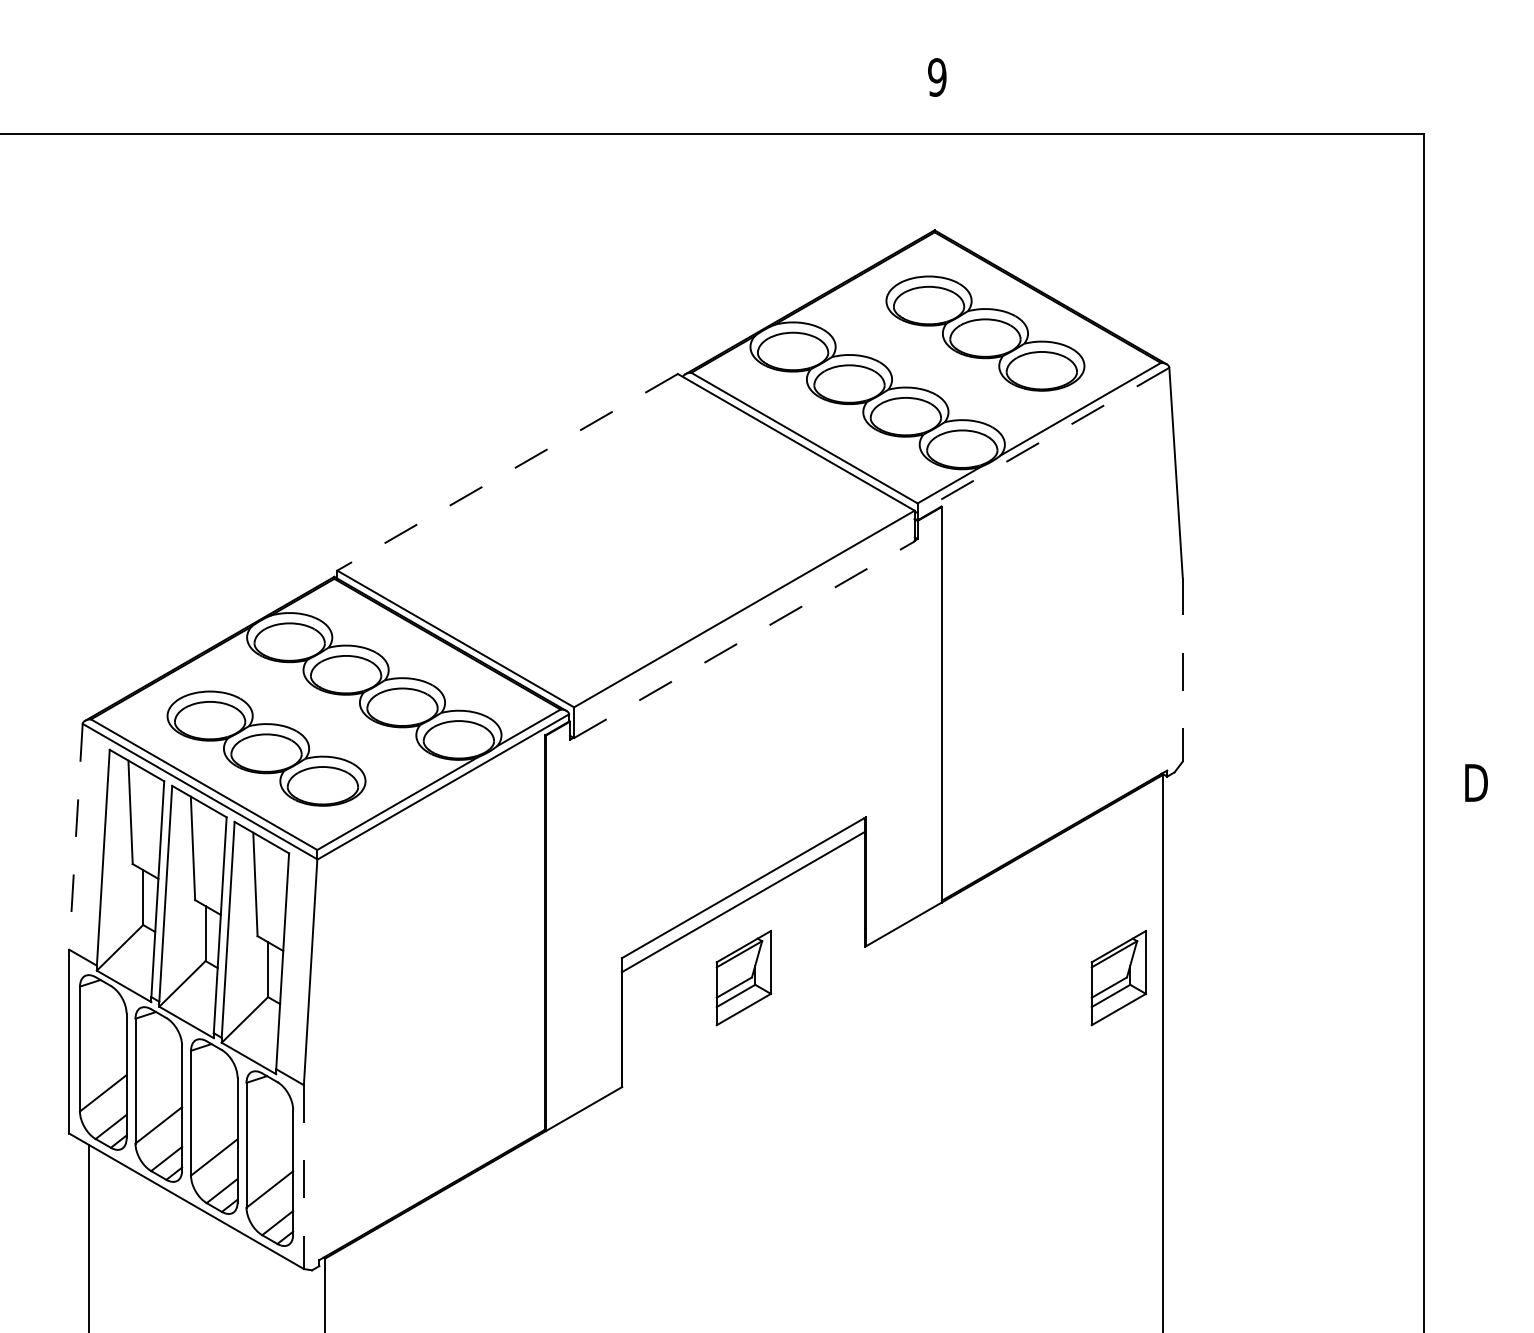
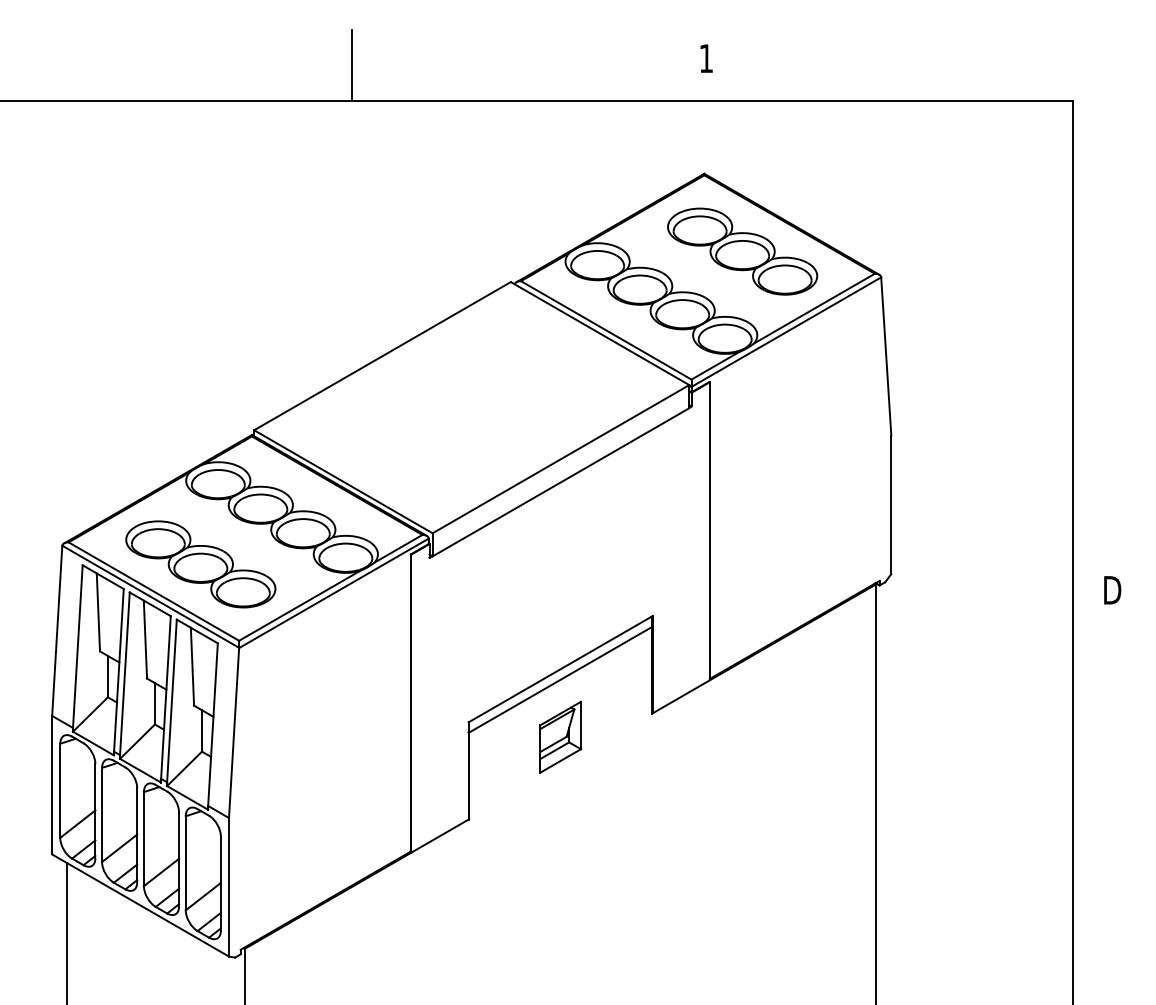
text: (937, 77) -> (706, 58), 9 -> 1
line: (467, 86) -> (352, 65), added
line: (1043, 440) -> (786, 332), dashed -> solid
line: (507, 472) -> (382, 356), dashed -> solid
line: (744, 639) -> (561, 482), dashed -> solid
line: (1182, 669) -> (891, 504), dashed -> solid
line: (75, 836) -> (56, 630), dashed -> solid
part: (1118, 978) -> (842, 737), removed
line: (303, 1177) -> (228, 887), dashed -> solid

